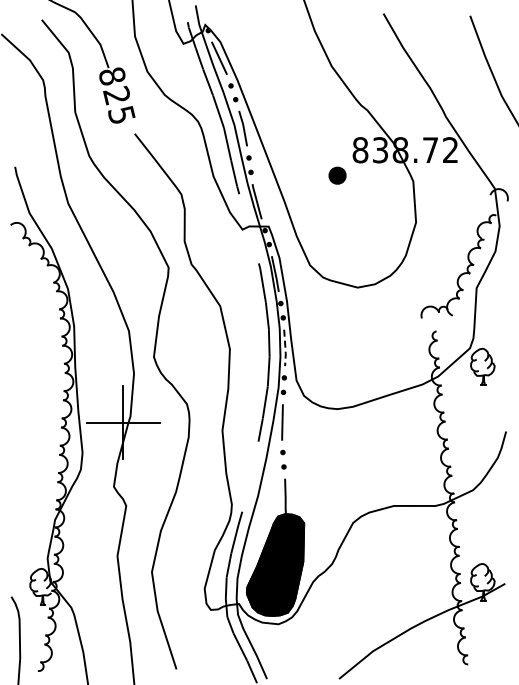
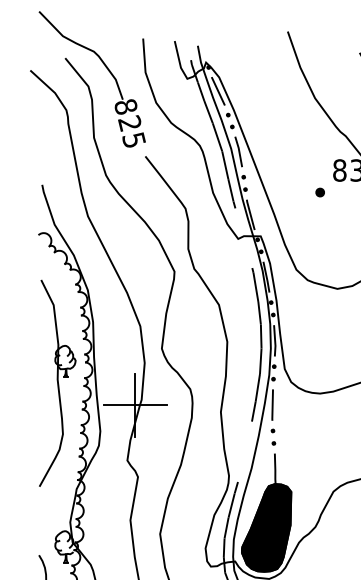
part: (337, 175) -> (320, 192), size x0.62
line: (285, 349) -> (275, 342), dashed -> solid
part: (32, 397) -> (57, 383), added

